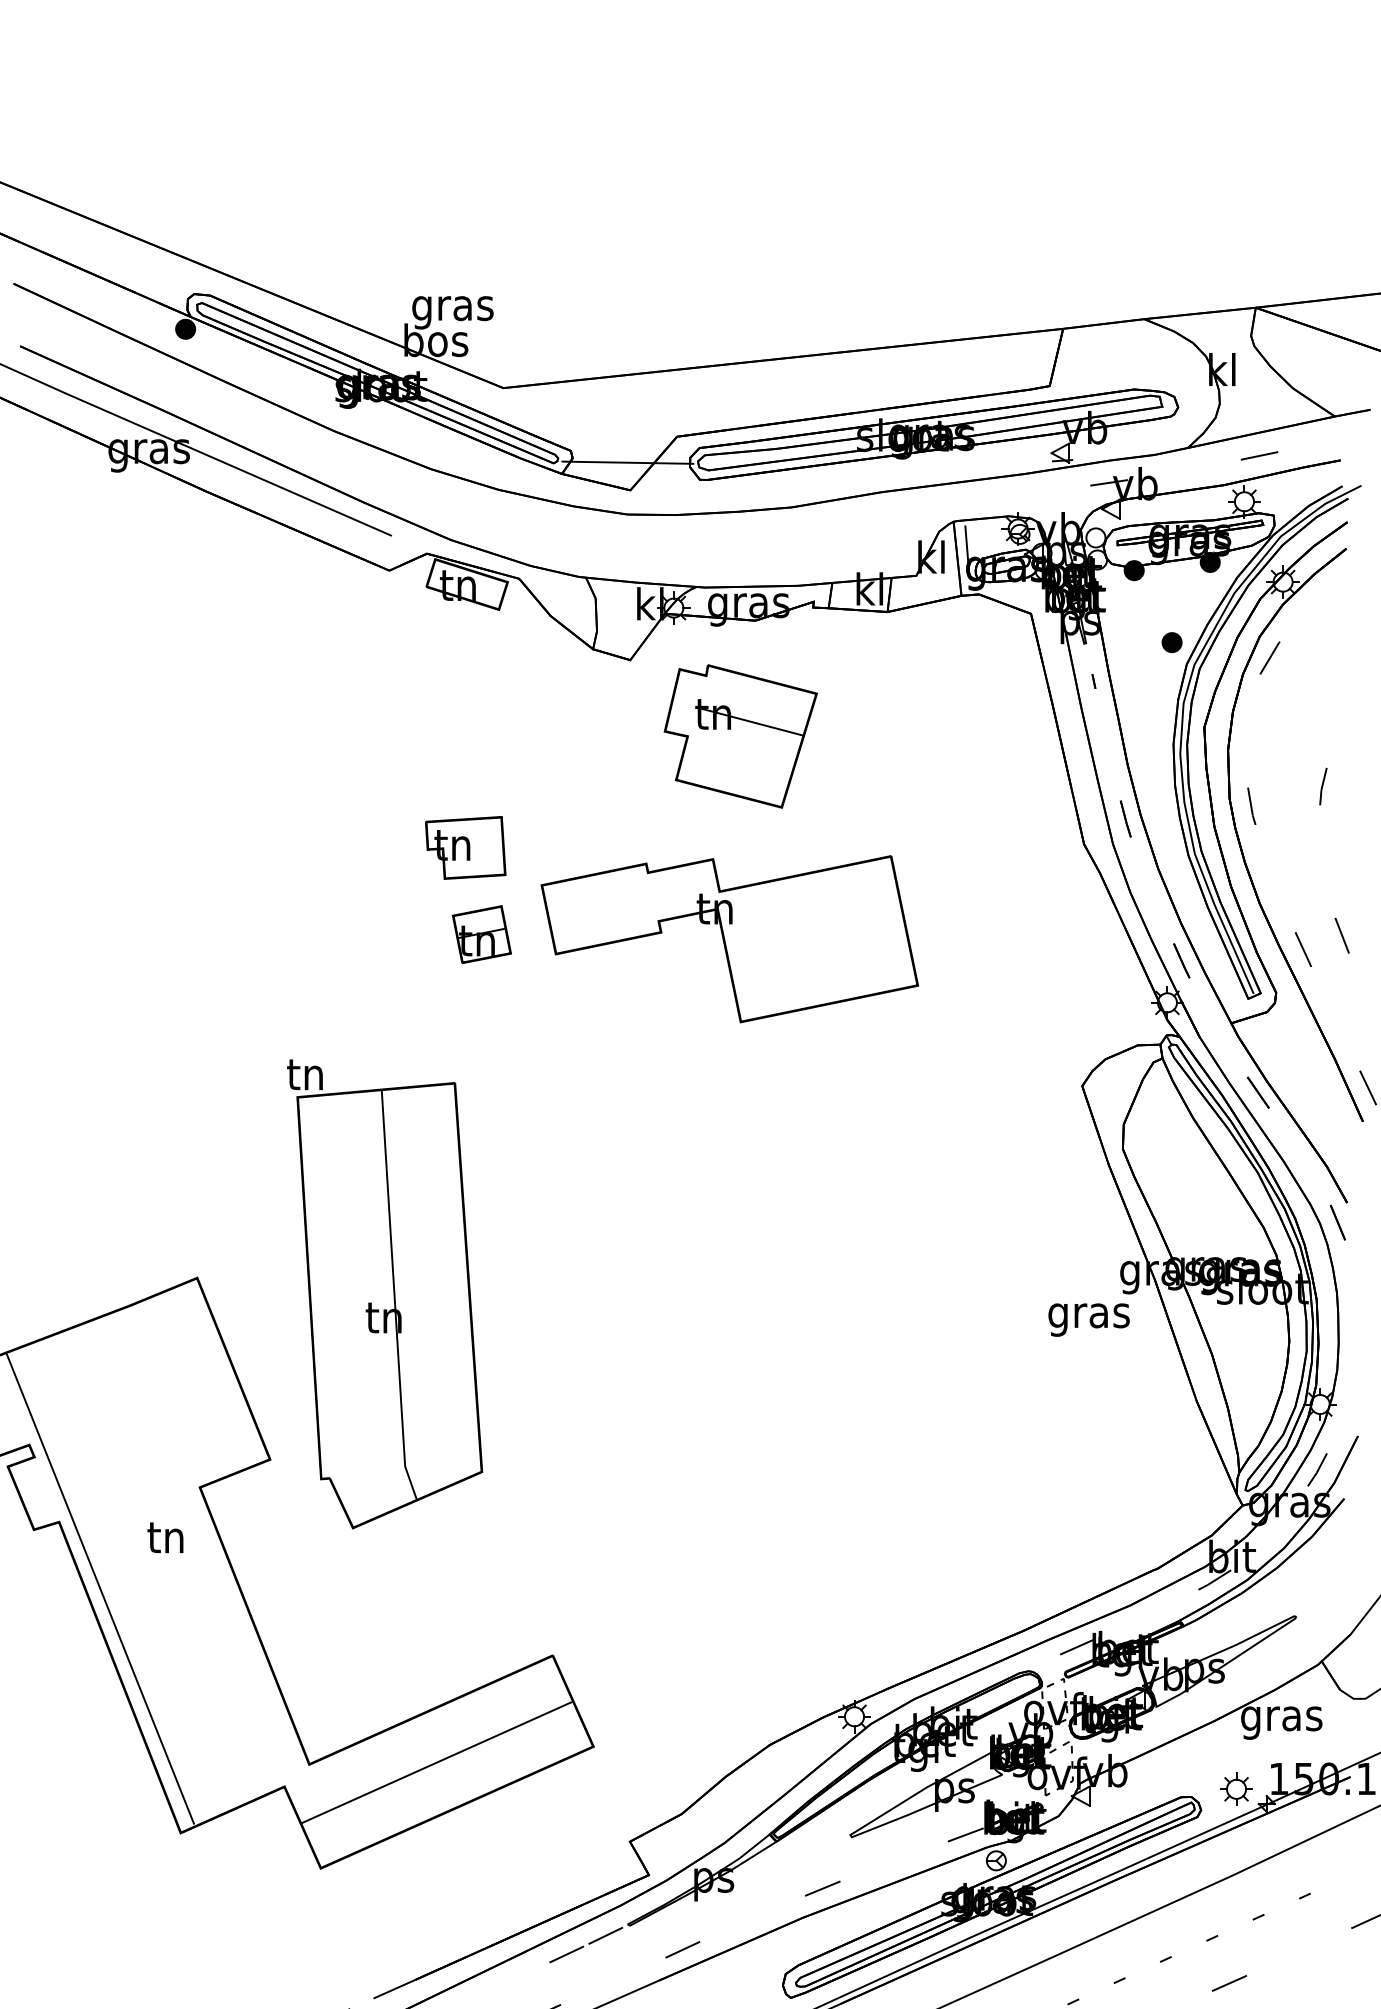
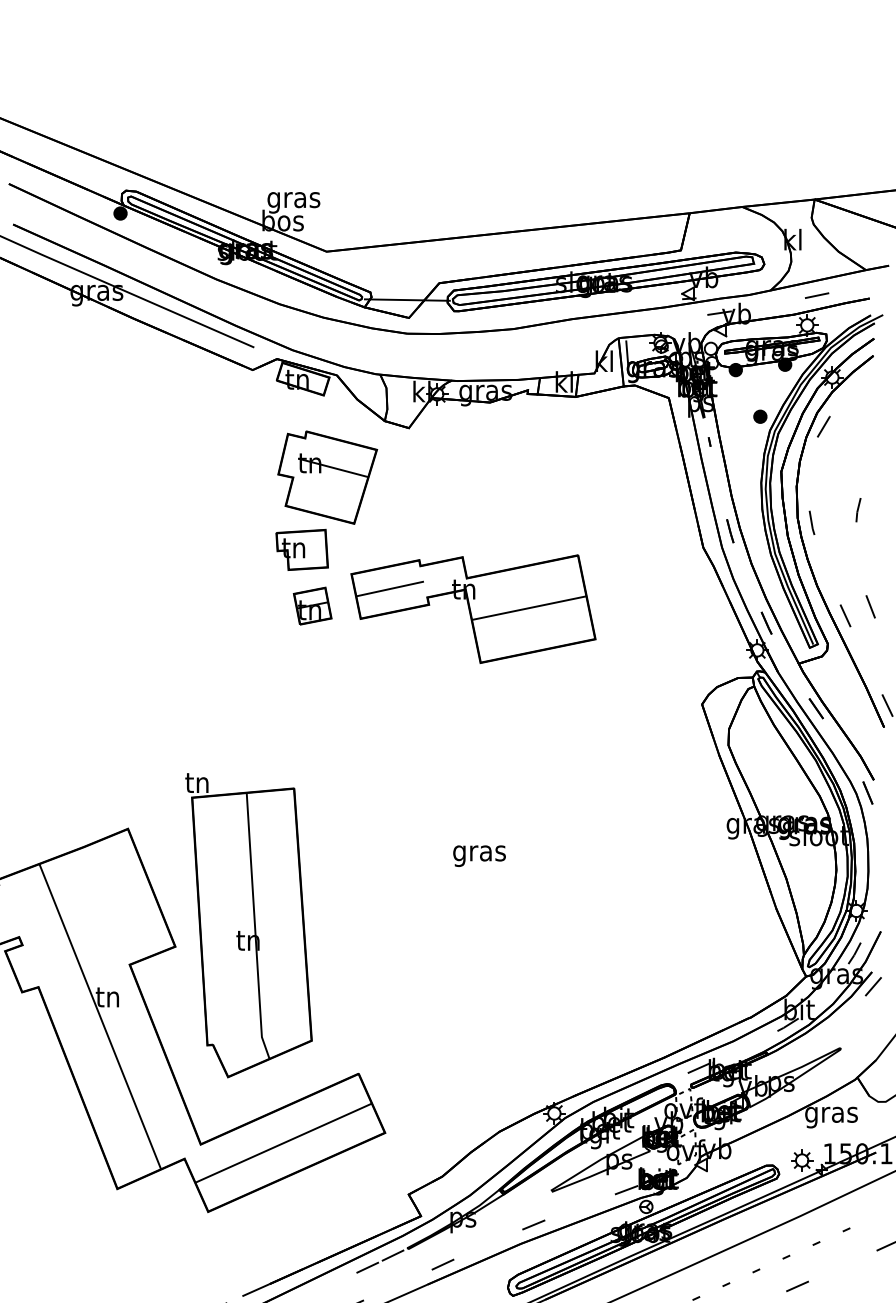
part: (740, 736) -> (327, 477), moved
line: (600, 907) -> (389, 588), added
line: (814, 936) -> (528, 607), added
part: (384, 1294) -> (248, 925), moved
text: (1089, 1319) -> (479, 855), moved
line: (1346, 1520) -> (873, 986), added
line: (99, 1588) -> (99, 1016), moved

